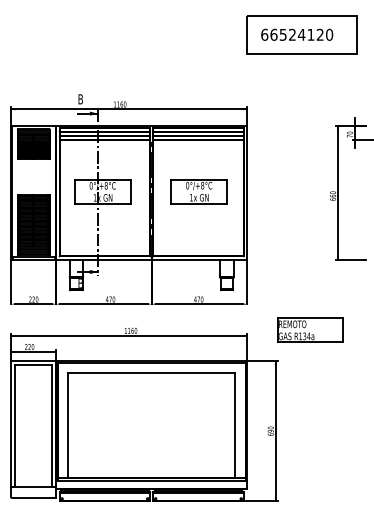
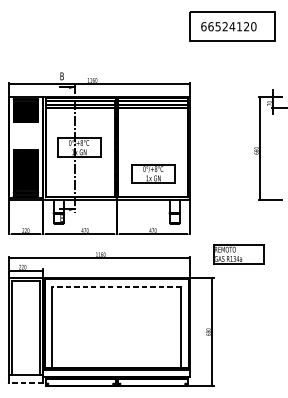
part: (198, 191) -> (152, 173), moved
line: (151, 372) -> (116, 286), solid -> dashed
line: (33, 497) -> (25, 383), solid -> dashed

